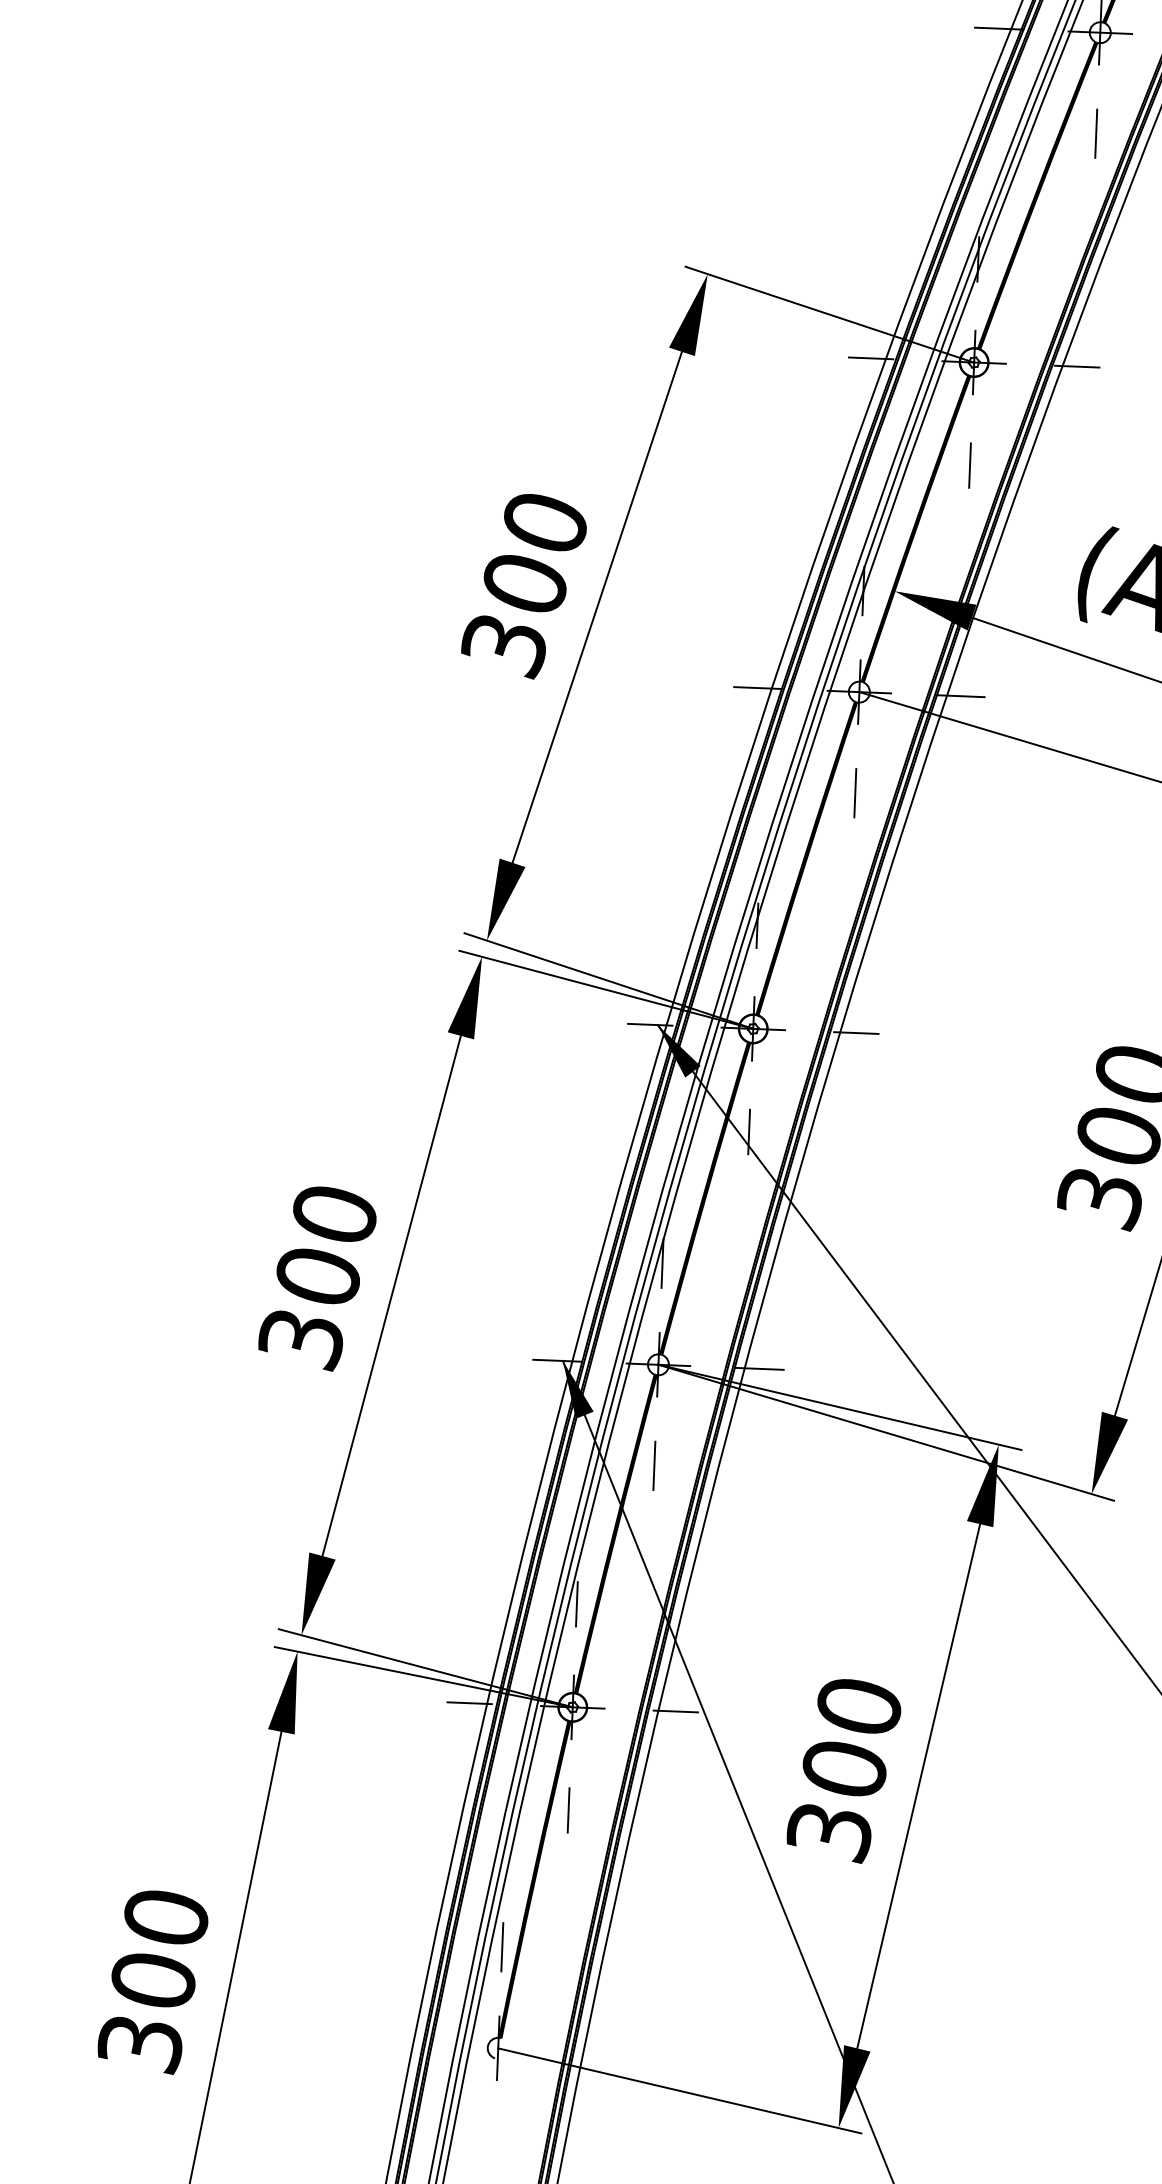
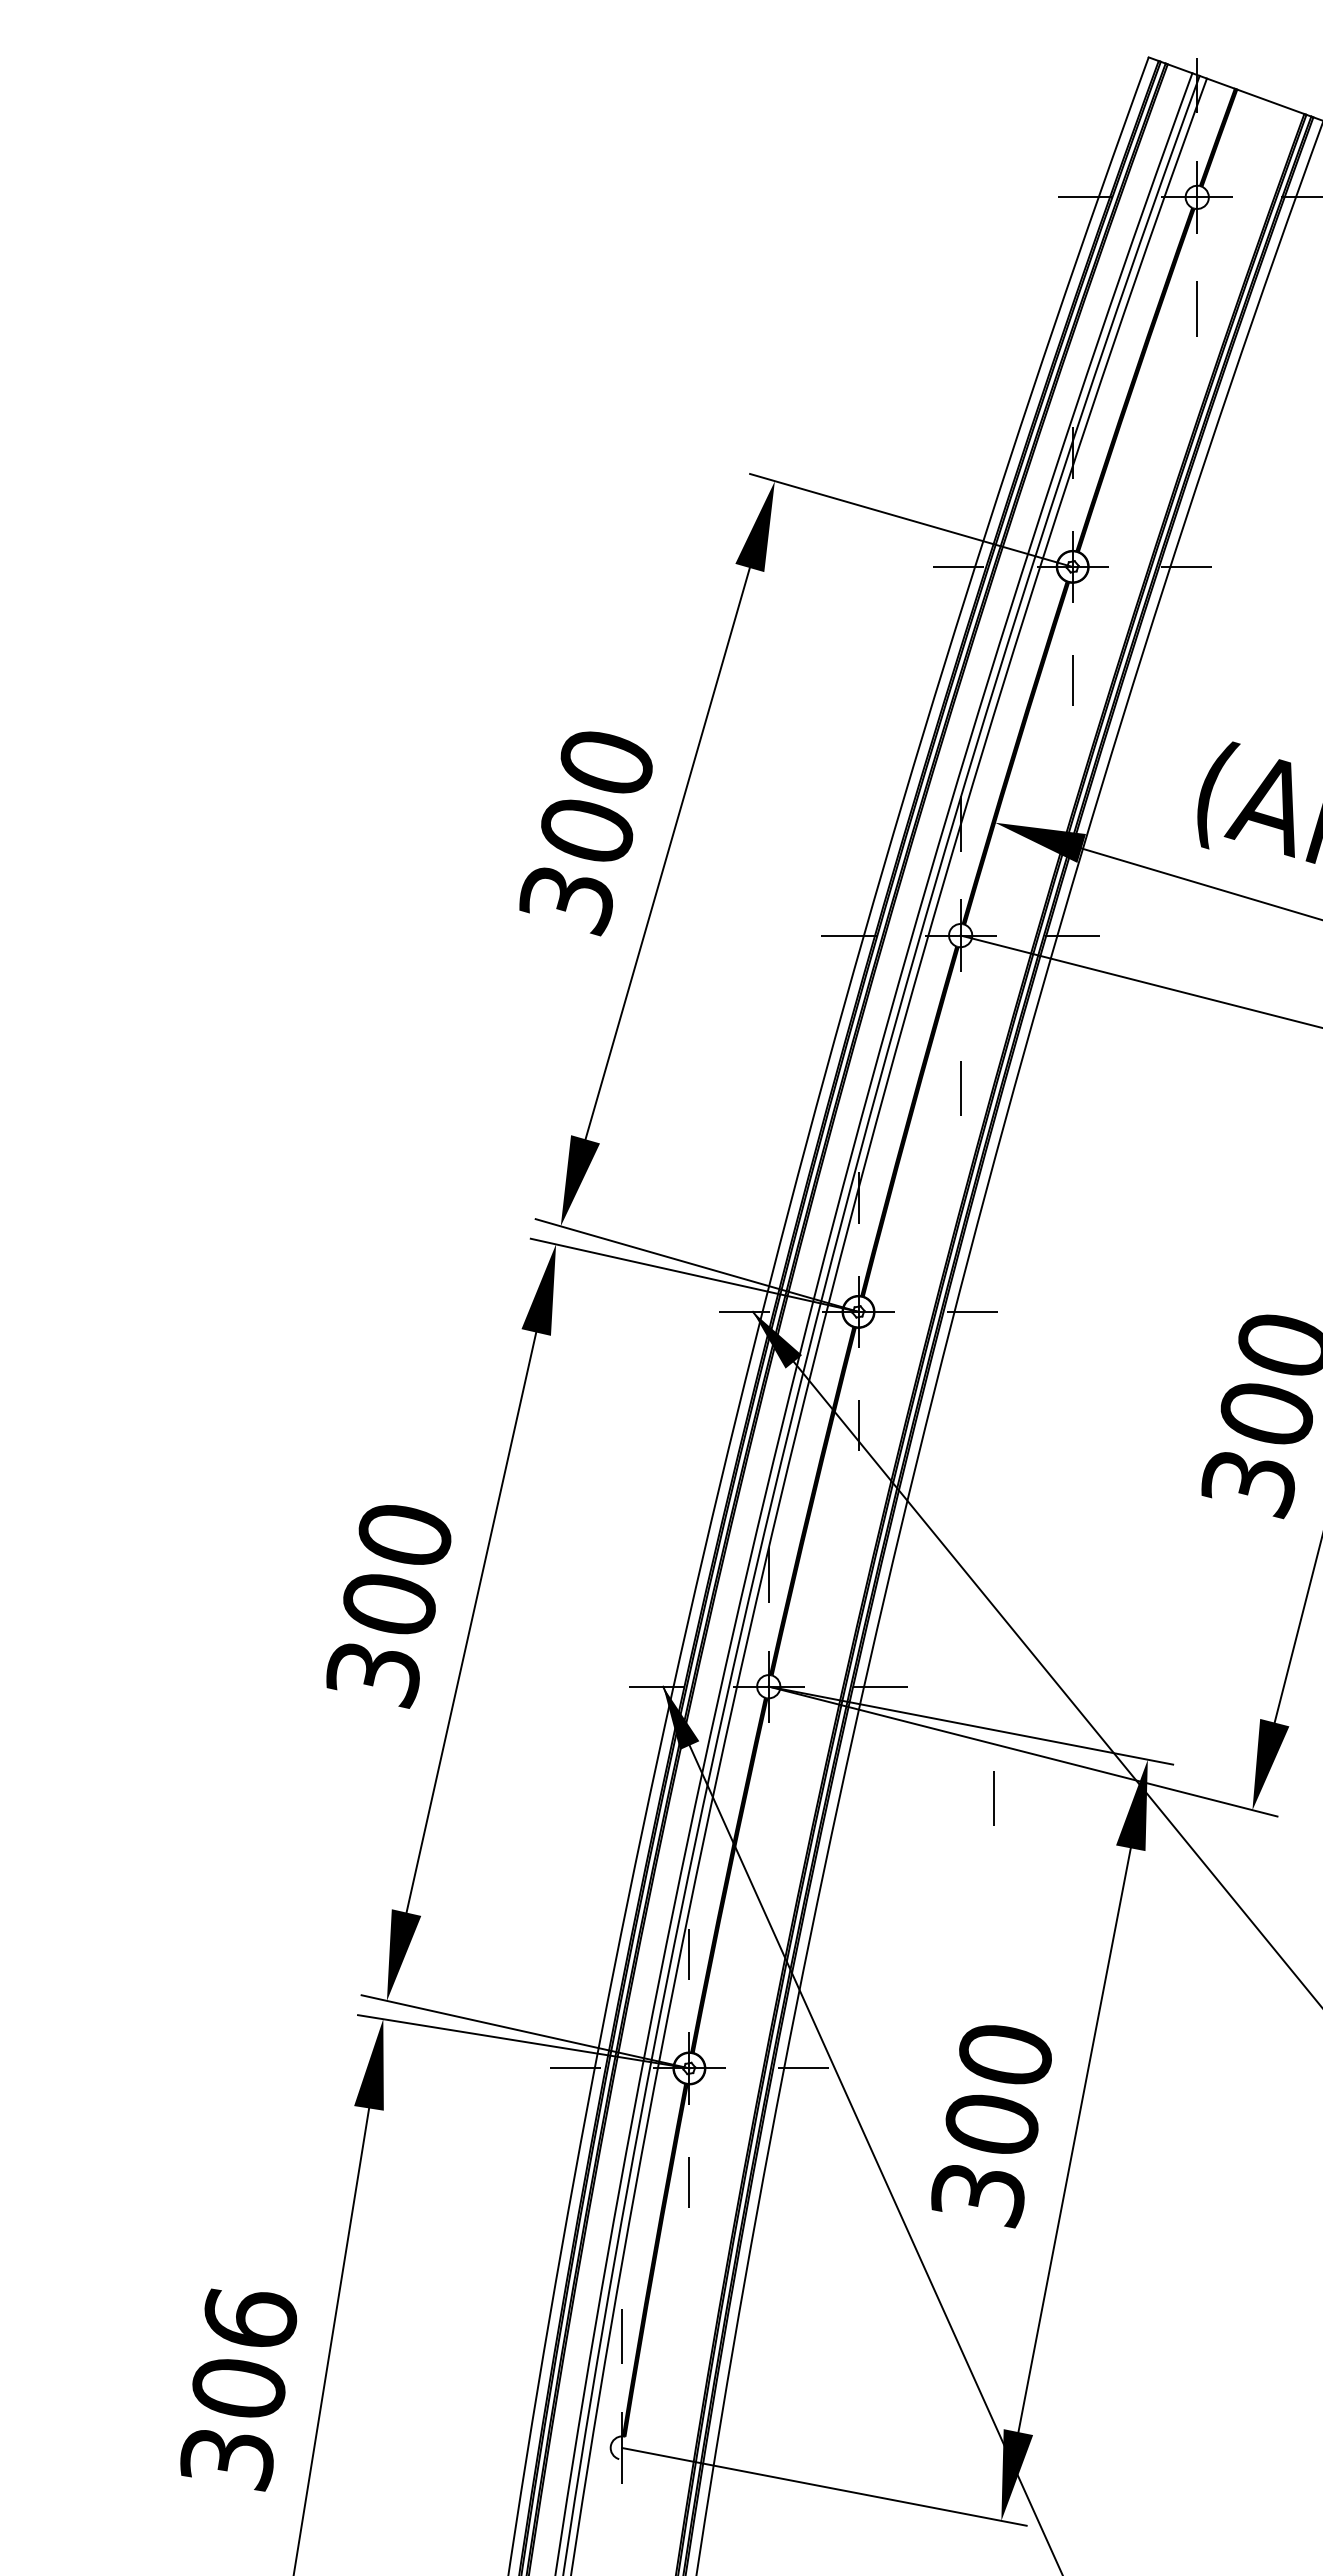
line: (855, 793) -> (960, 1088), moved
line: (654, 1465) -> (993, 1798), moved
text: (166, 1916) -> (250, 2317), 300 -> 306

